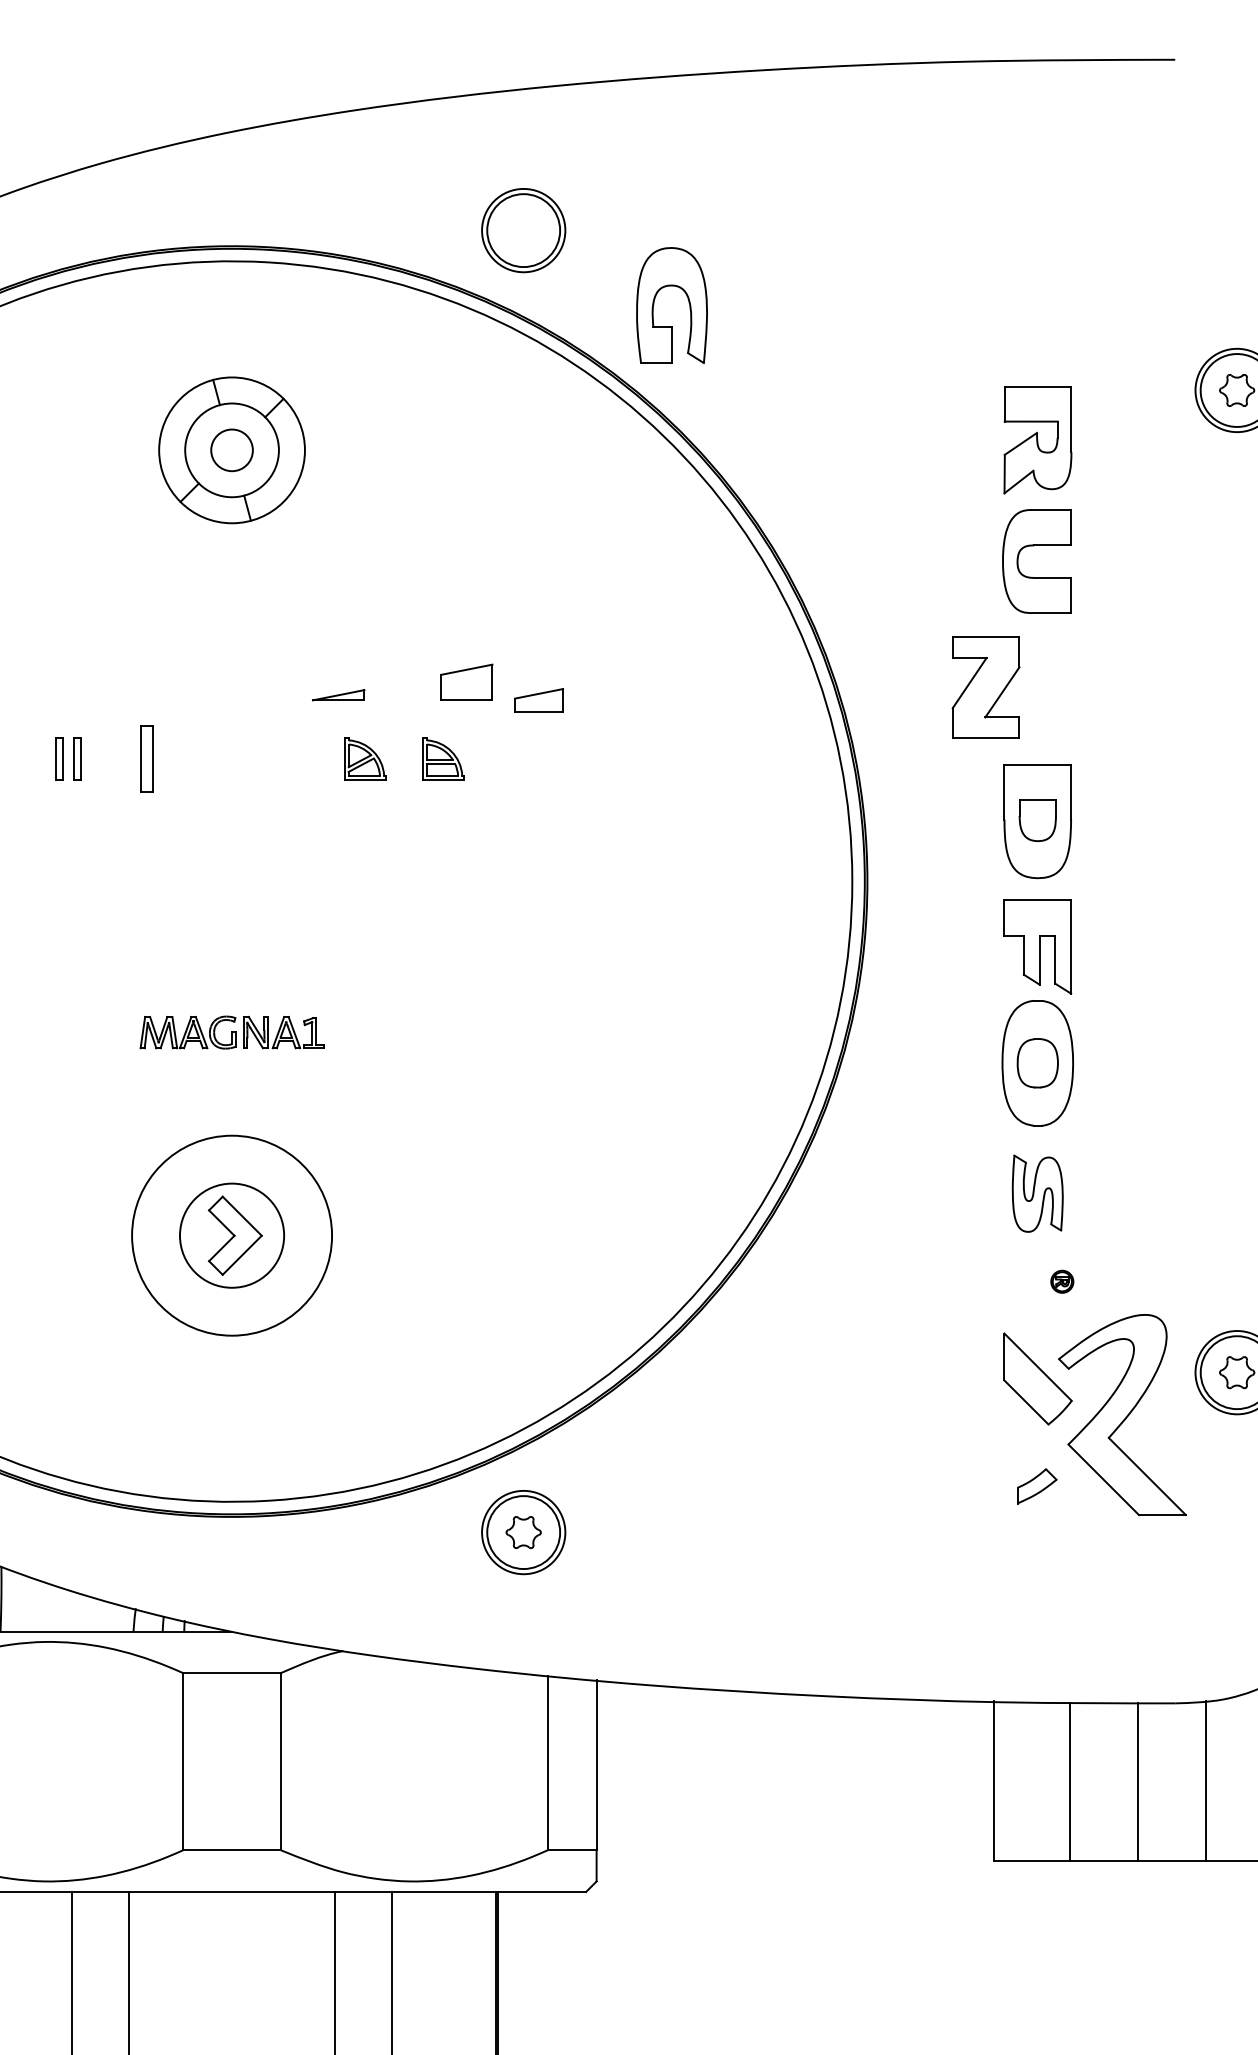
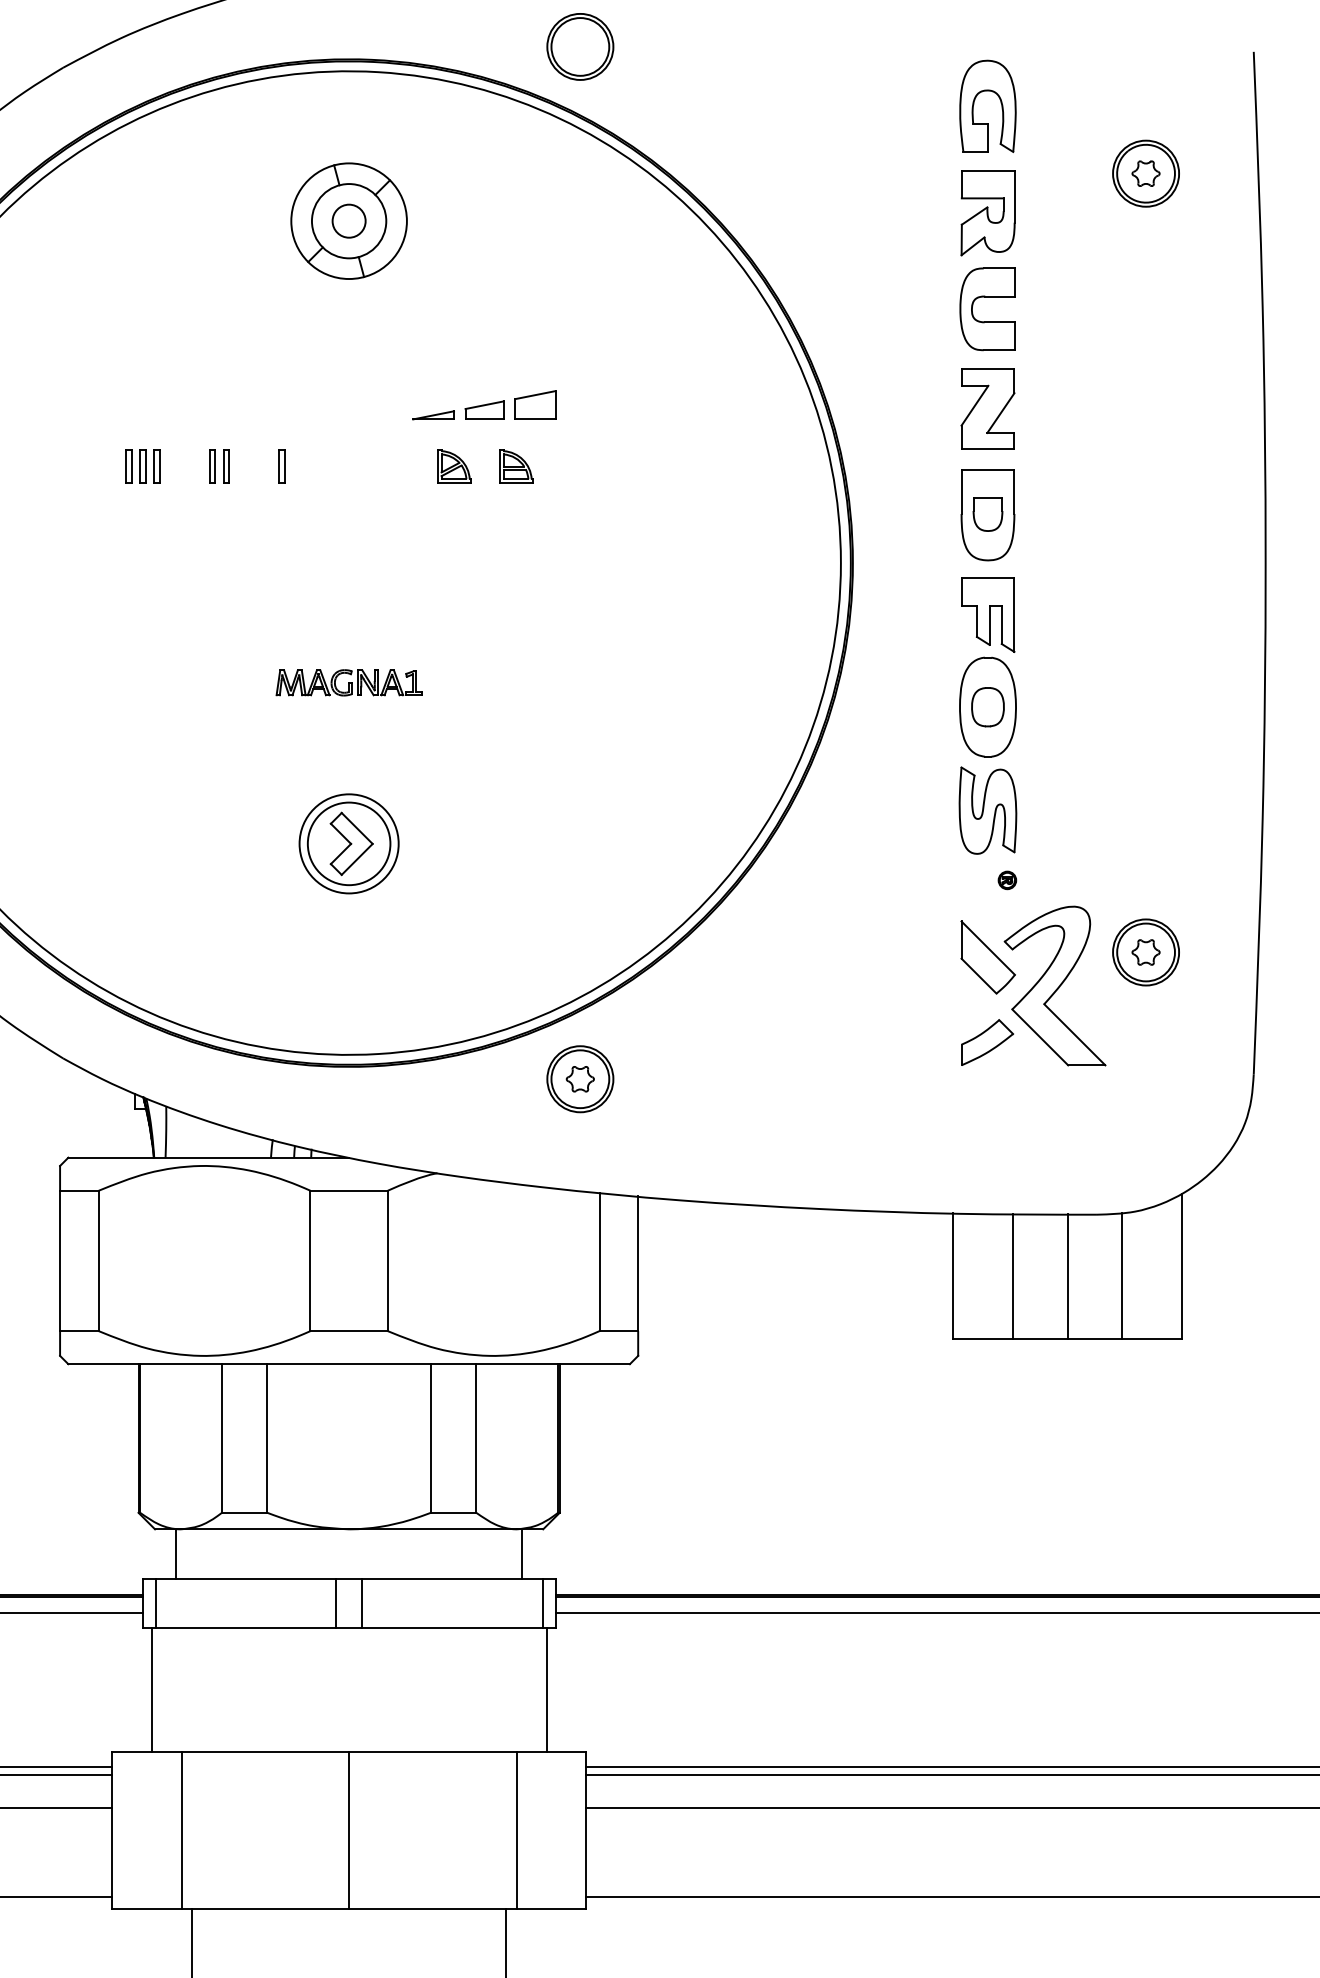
part: (656, 298) -> (975, 100), moved
part: (985, 686) -> (987, 408), moved
part: (539, 699) -> (484, 409), moved
part: (146, 759) -> (281, 466), size x0.62
part: (1037, 1193) -> (987, 810), size x1.43
circle: (231, 1235) -> (348, 843), size x0.62
part: (1037, 1486) -> (987, 1042), size x1.67

